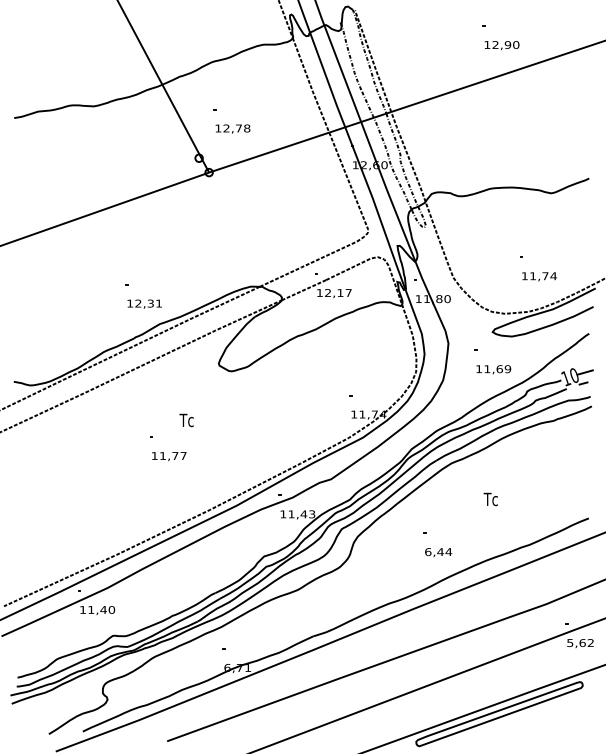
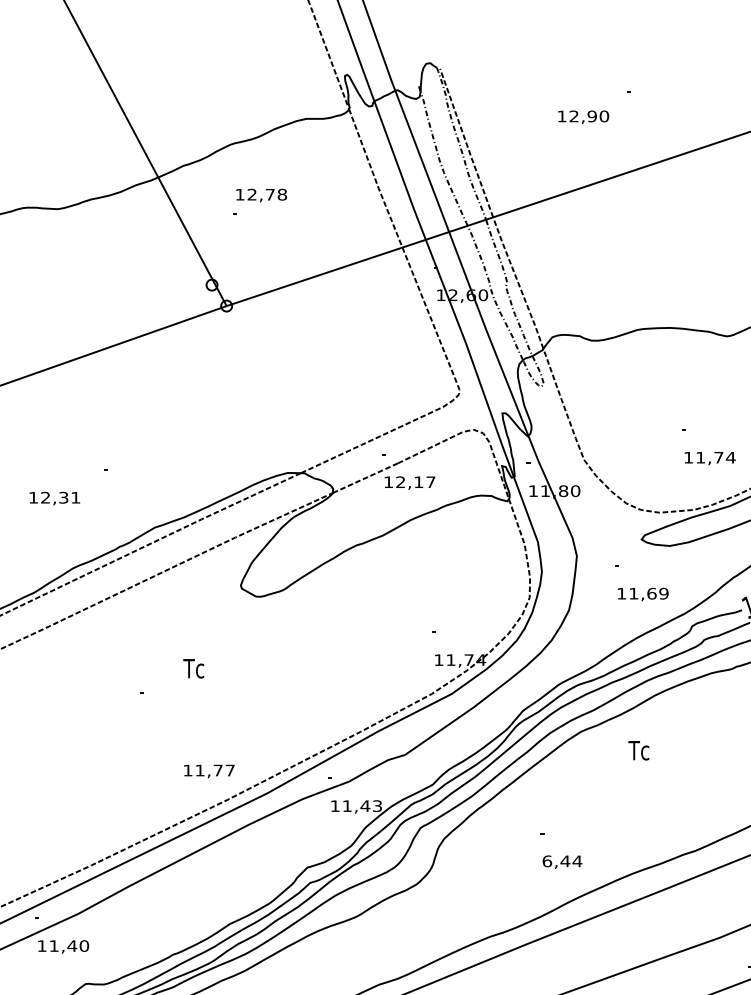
text: (501, 45) -> (582, 117), moved
text: (232, 128) -> (260, 194), moved
text: (144, 303) -> (54, 497), moved
text: (169, 456) -> (209, 771), moved
text: (490, 499) -> (638, 750), moved

